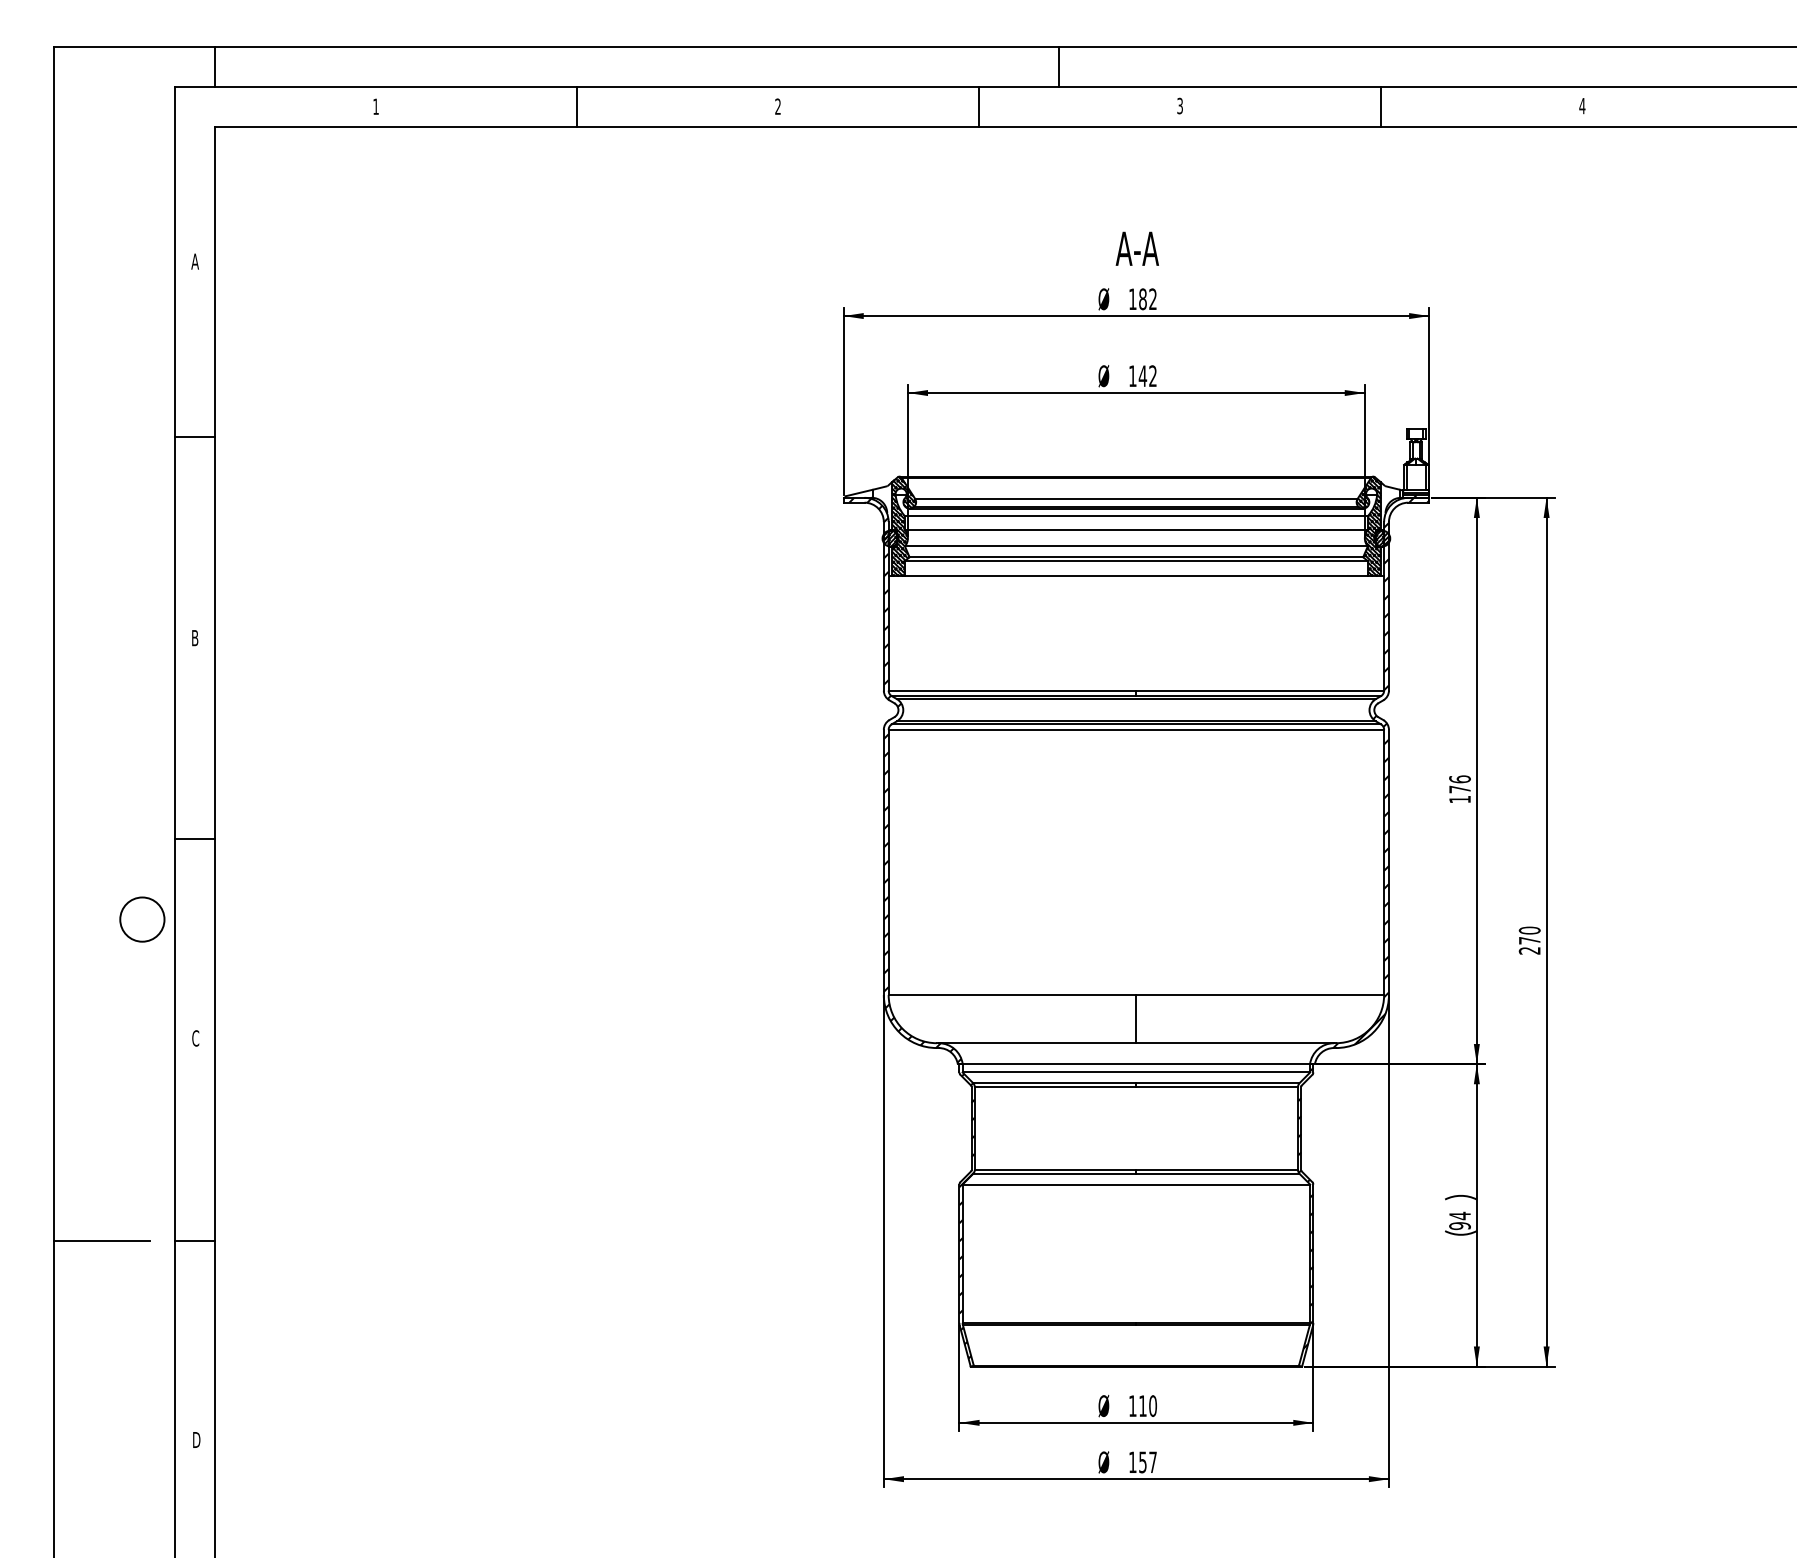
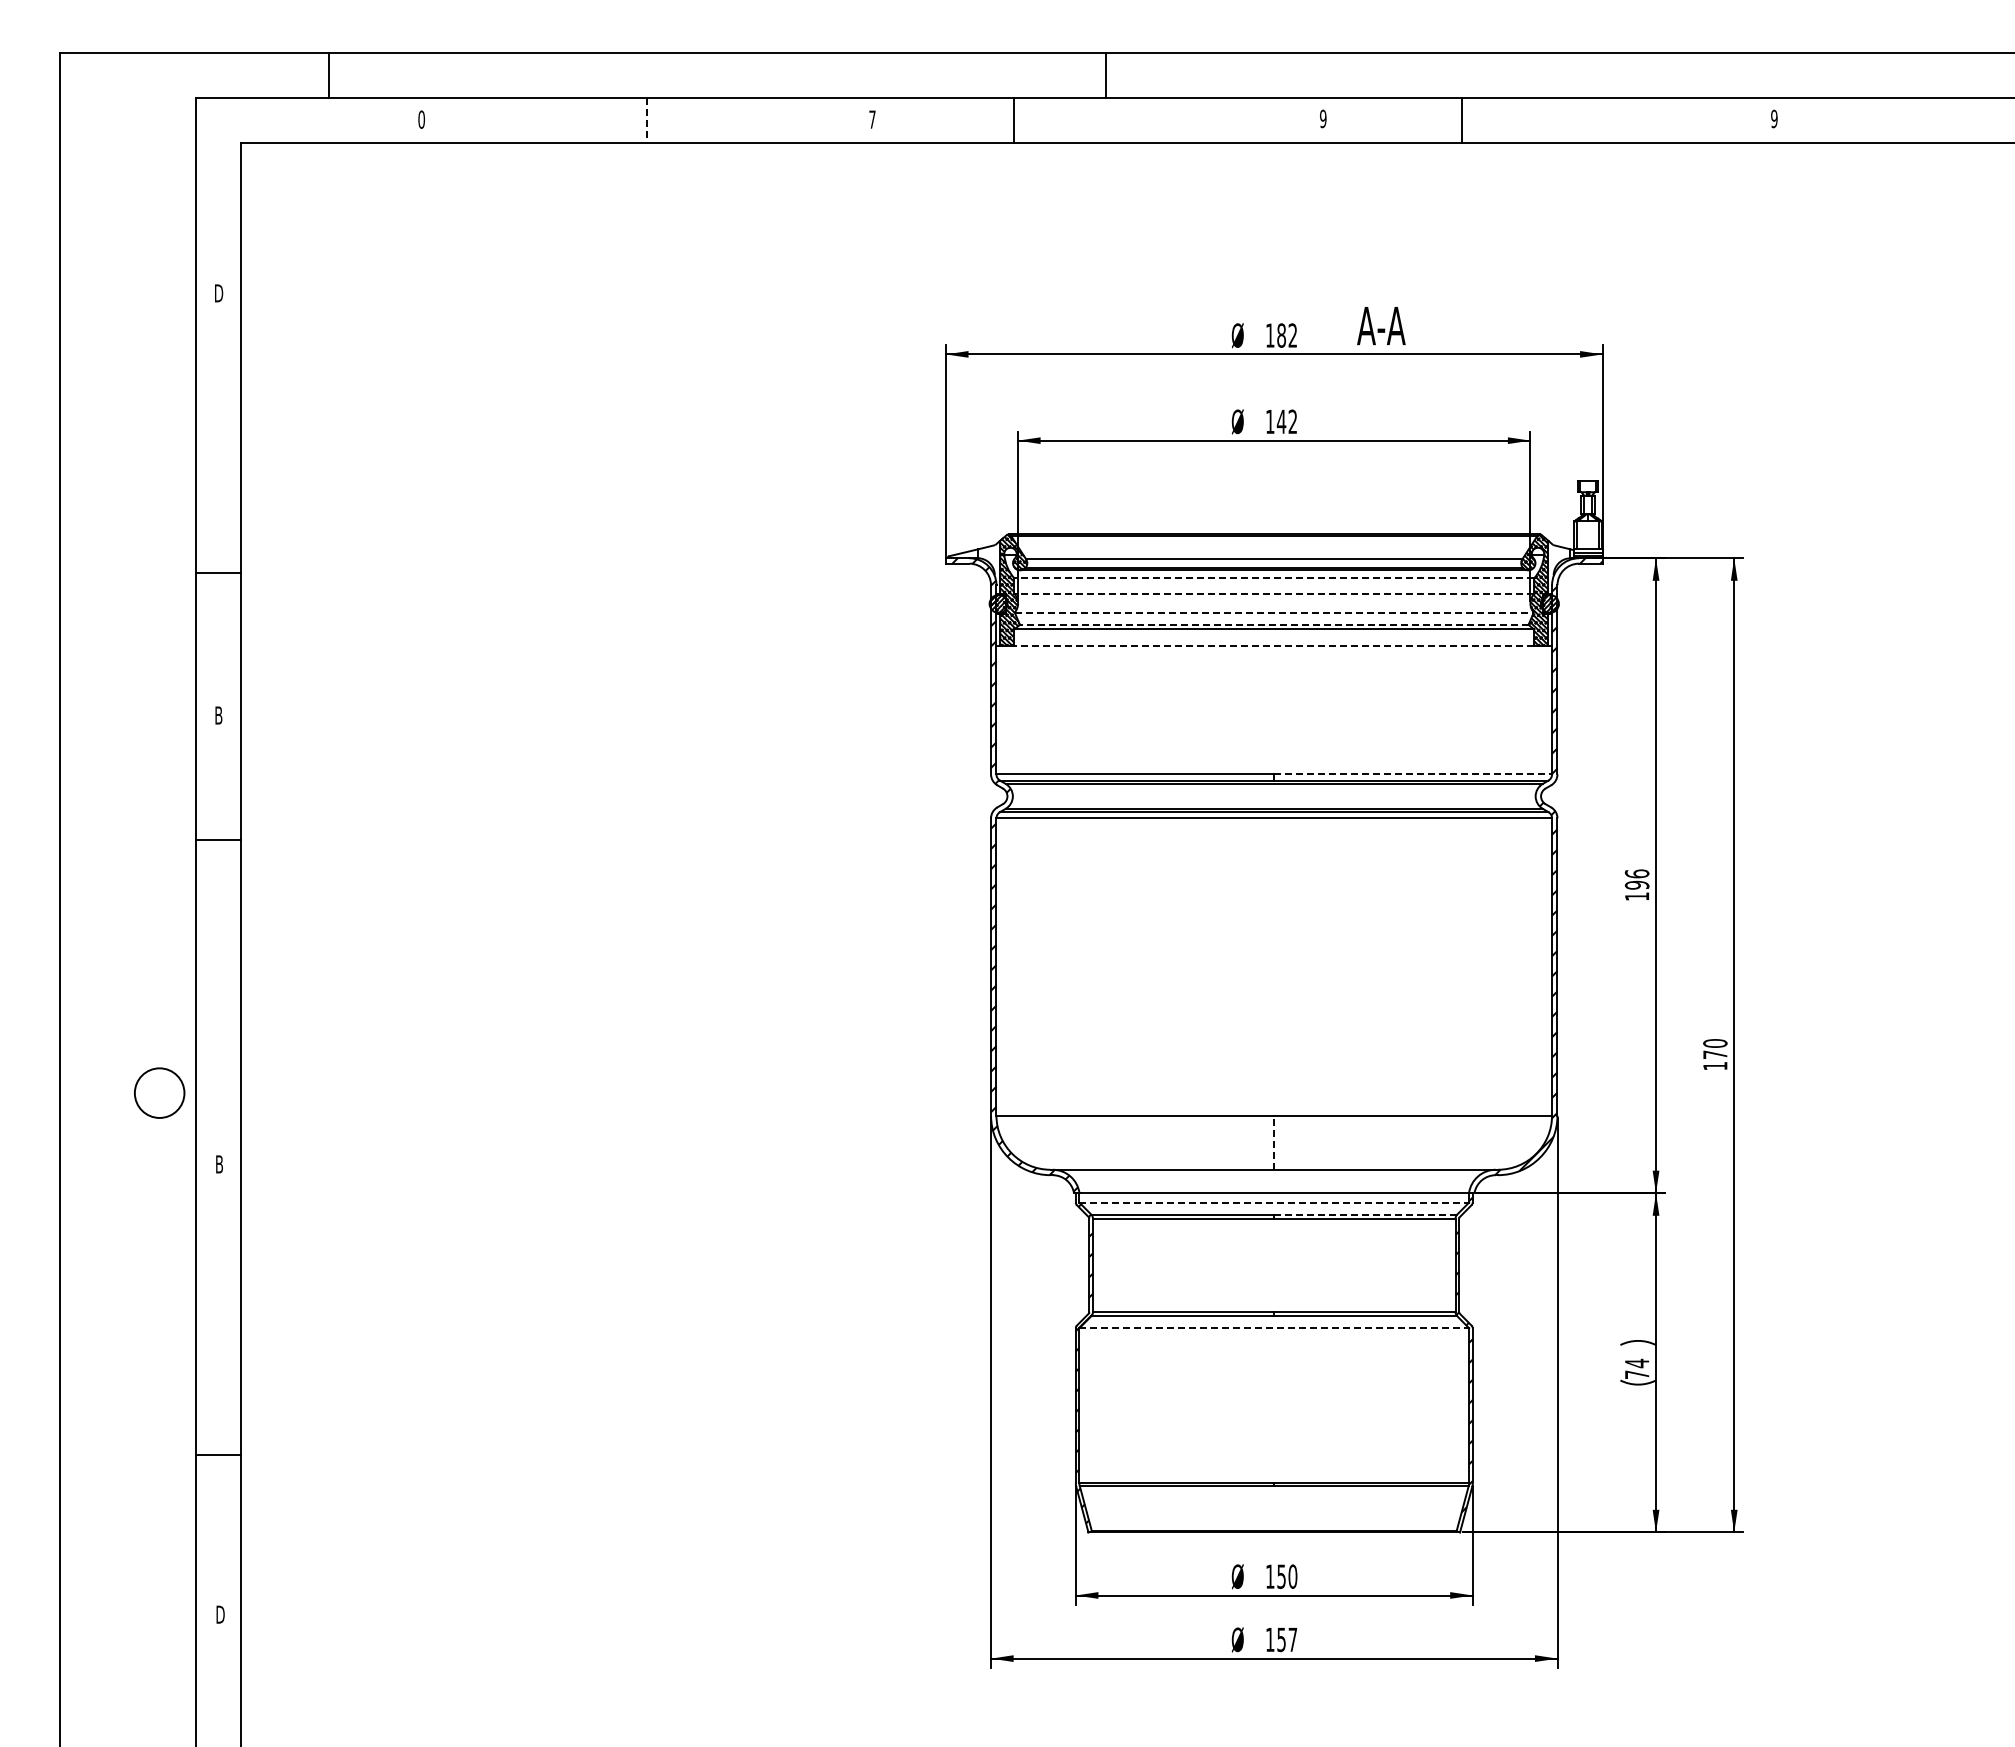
line: (214, 66) -> (328, 74), moved
line: (1059, 66) -> (1105, 74), moved
text: (1180, 105) -> (1323, 118), 3 -> 9
text: (1581, 105) -> (1773, 118), 4 -> 9
text: (375, 106) -> (421, 119), 1 -> 0
text: (778, 106) -> (872, 119), 2 -> 7
line: (978, 106) -> (1013, 119), moved
line: (1380, 106) -> (1461, 119), moved
line: (576, 107) -> (646, 120), solid -> dashed
text: (1137, 248) -> (1381, 325), moved
text: (194, 261) -> (218, 293), A -> D
line: (193, 436) -> (217, 572), moved
line: (1136, 515) -> (1274, 578), solid -> dashed
line: (1136, 530) -> (1274, 594), solid -> dashed
line: (1136, 546) -> (1274, 612), solid -> dashed
line: (1135, 556) -> (1273, 624), solid -> dashed
line: (1136, 576) -> (1274, 646), solid -> dashed
line: (1260, 690) -> (1413, 774), solid -> dashed
text: (1459, 788) -> (1636, 884), 176 -> 196
line: (193, 838) -> (217, 839), moved
circle: (142, 919) -> (159, 1092), moved
text: (1529, 951) -> (1715, 1066), 270 -> 170
line: (1136, 1018) -> (1274, 1142), solid -> dashed
text: (195, 1038) -> (219, 1164), C -> B
line: (1136, 1072) -> (1274, 1202), solid -> dashed
line: (1218, 1083) -> (1366, 1214), solid -> dashed
line: (1136, 1184) -> (1274, 1328), solid -> dashed
text: (1459, 1225) -> (1636, 1374), 94 -> 74
line: (102, 1240) -> (114, 1391), removed
line: (193, 1240) -> (217, 1454), moved
text: (1142, 1405) -> (1281, 1576), 110 -> 150

